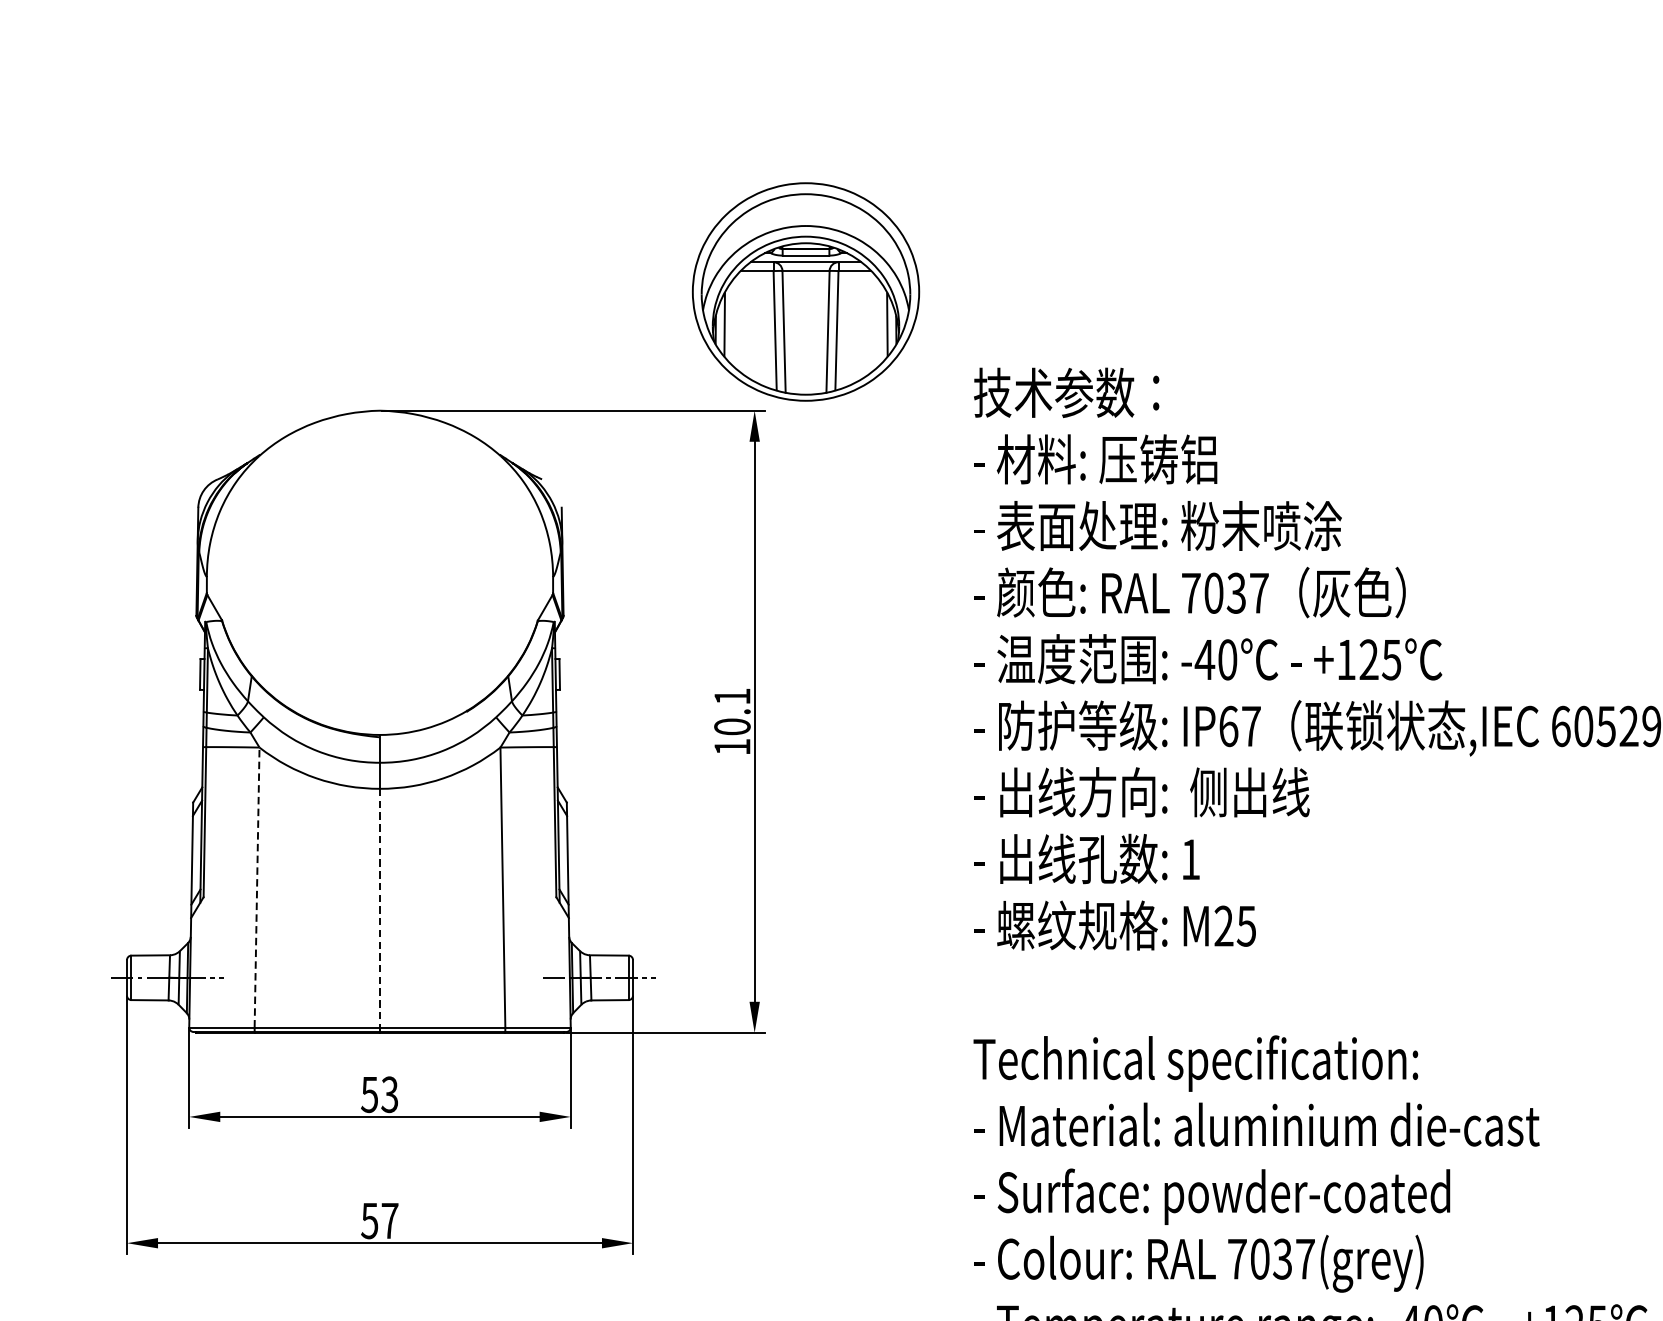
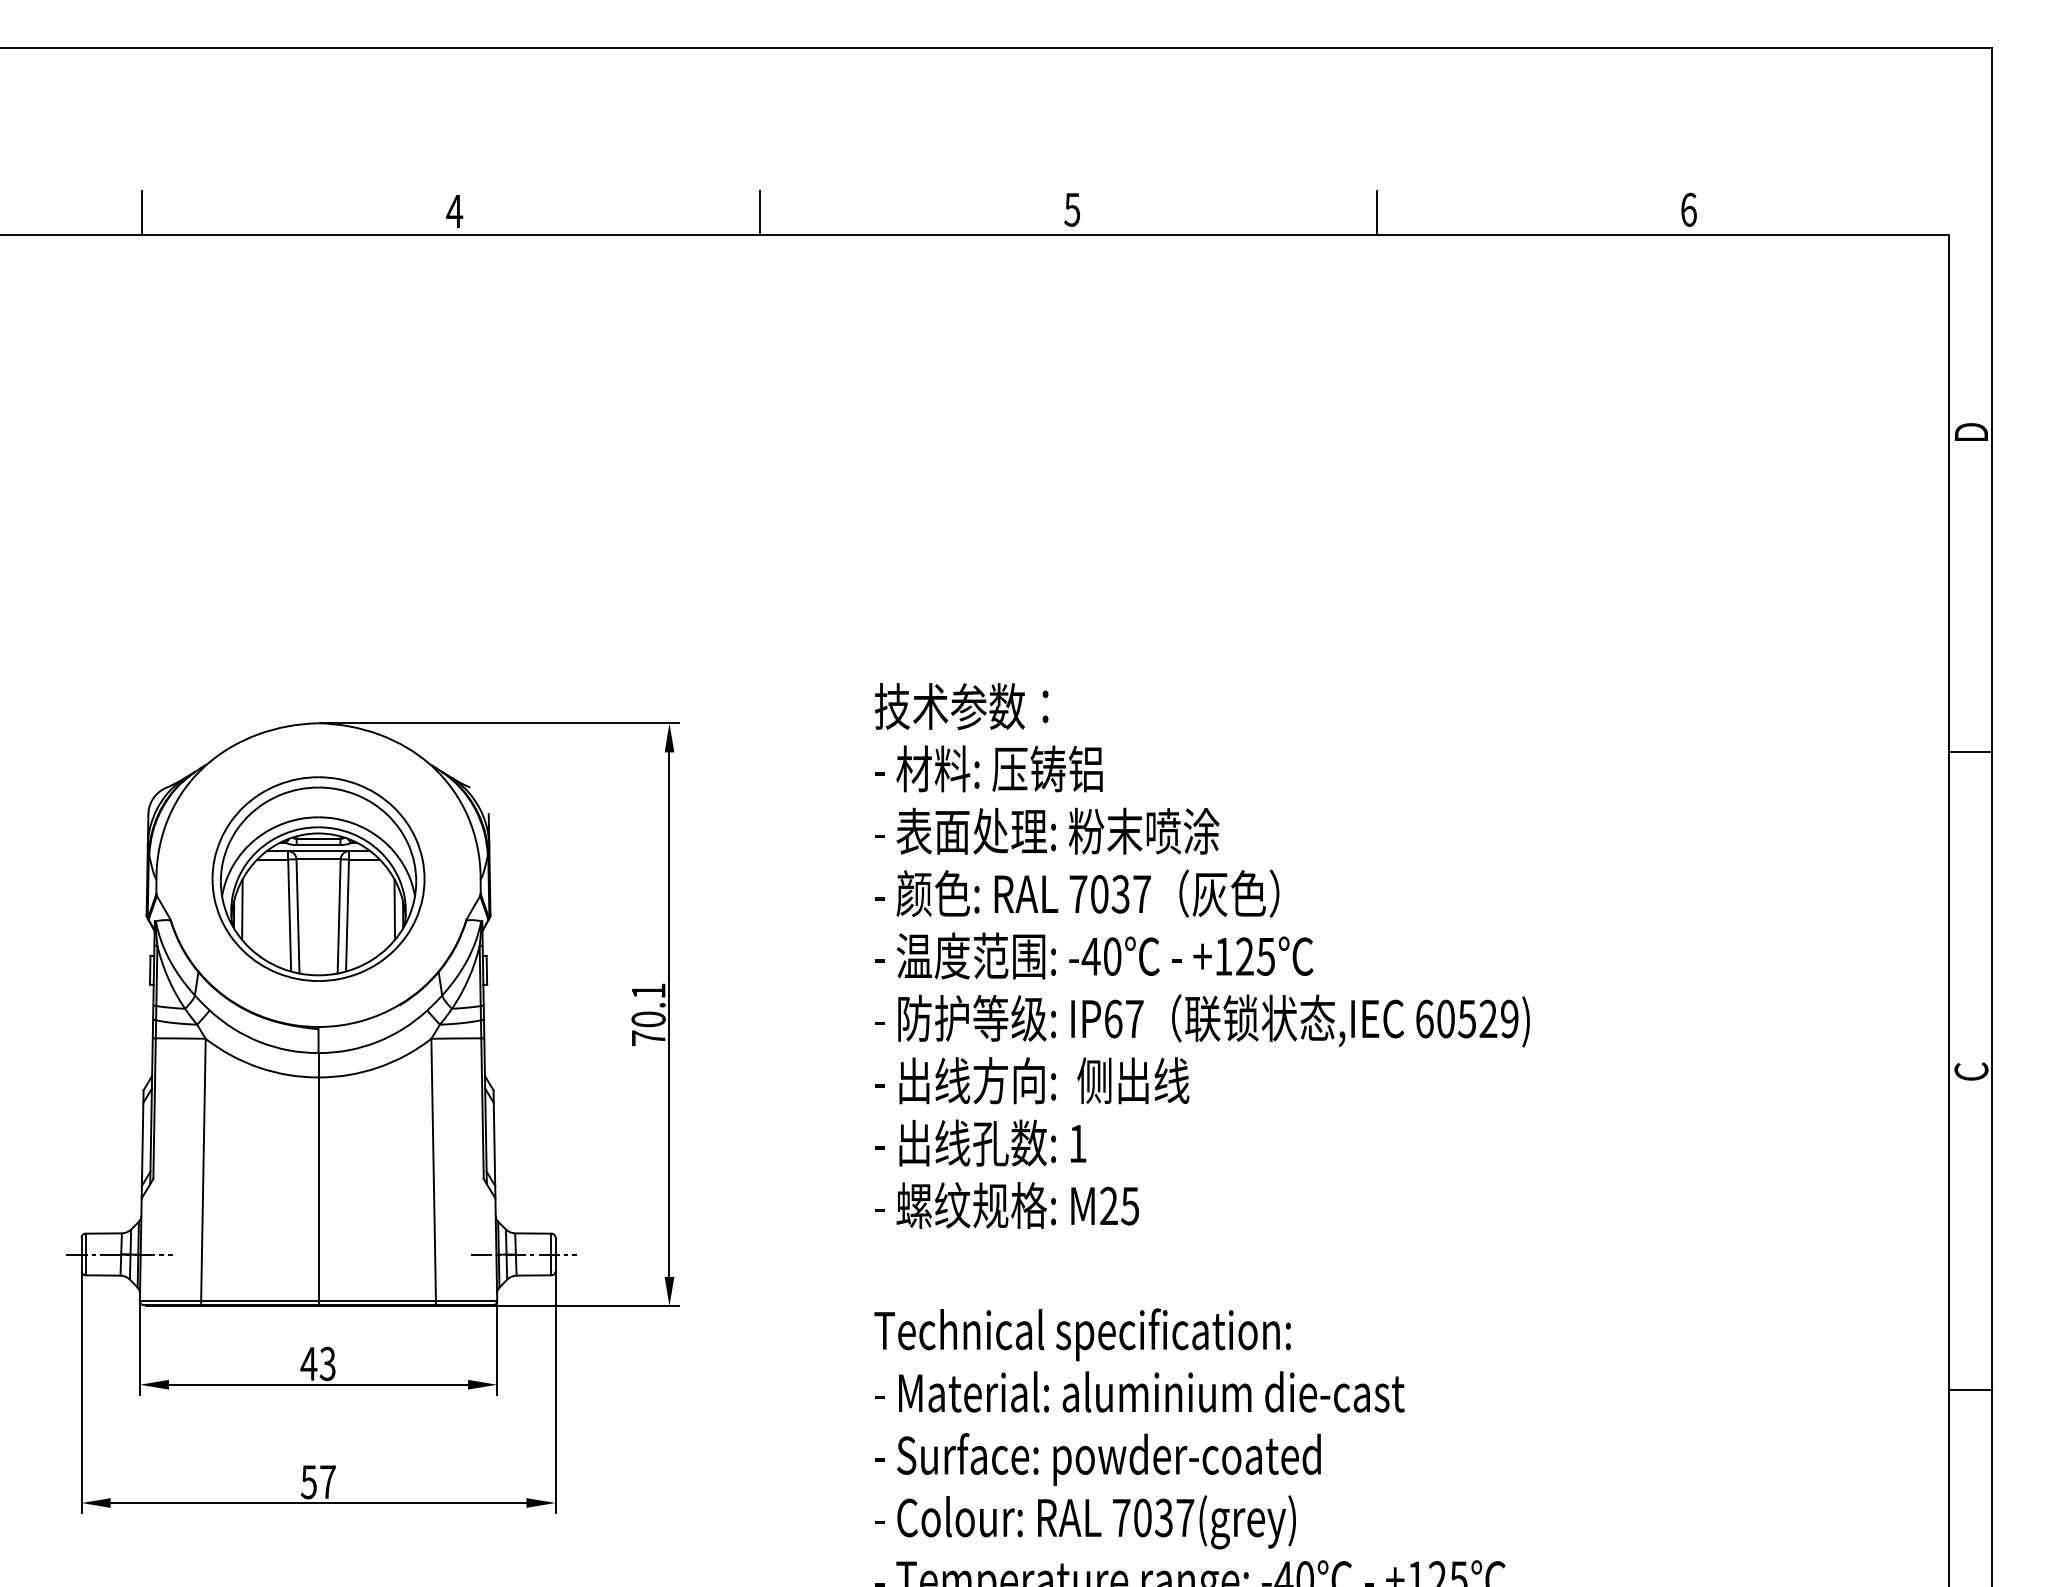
part: (805, 291) -> (318, 878), moved
text: (732, 747) -> (648, 1038), 10.1 -> 70.1
line: (257, 887) -> (203, 1169), dashed -> solid
line: (379, 908) -> (318, 1189), dashed -> solid
text: (369, 1095) -> (308, 1364), 53 -> 43

